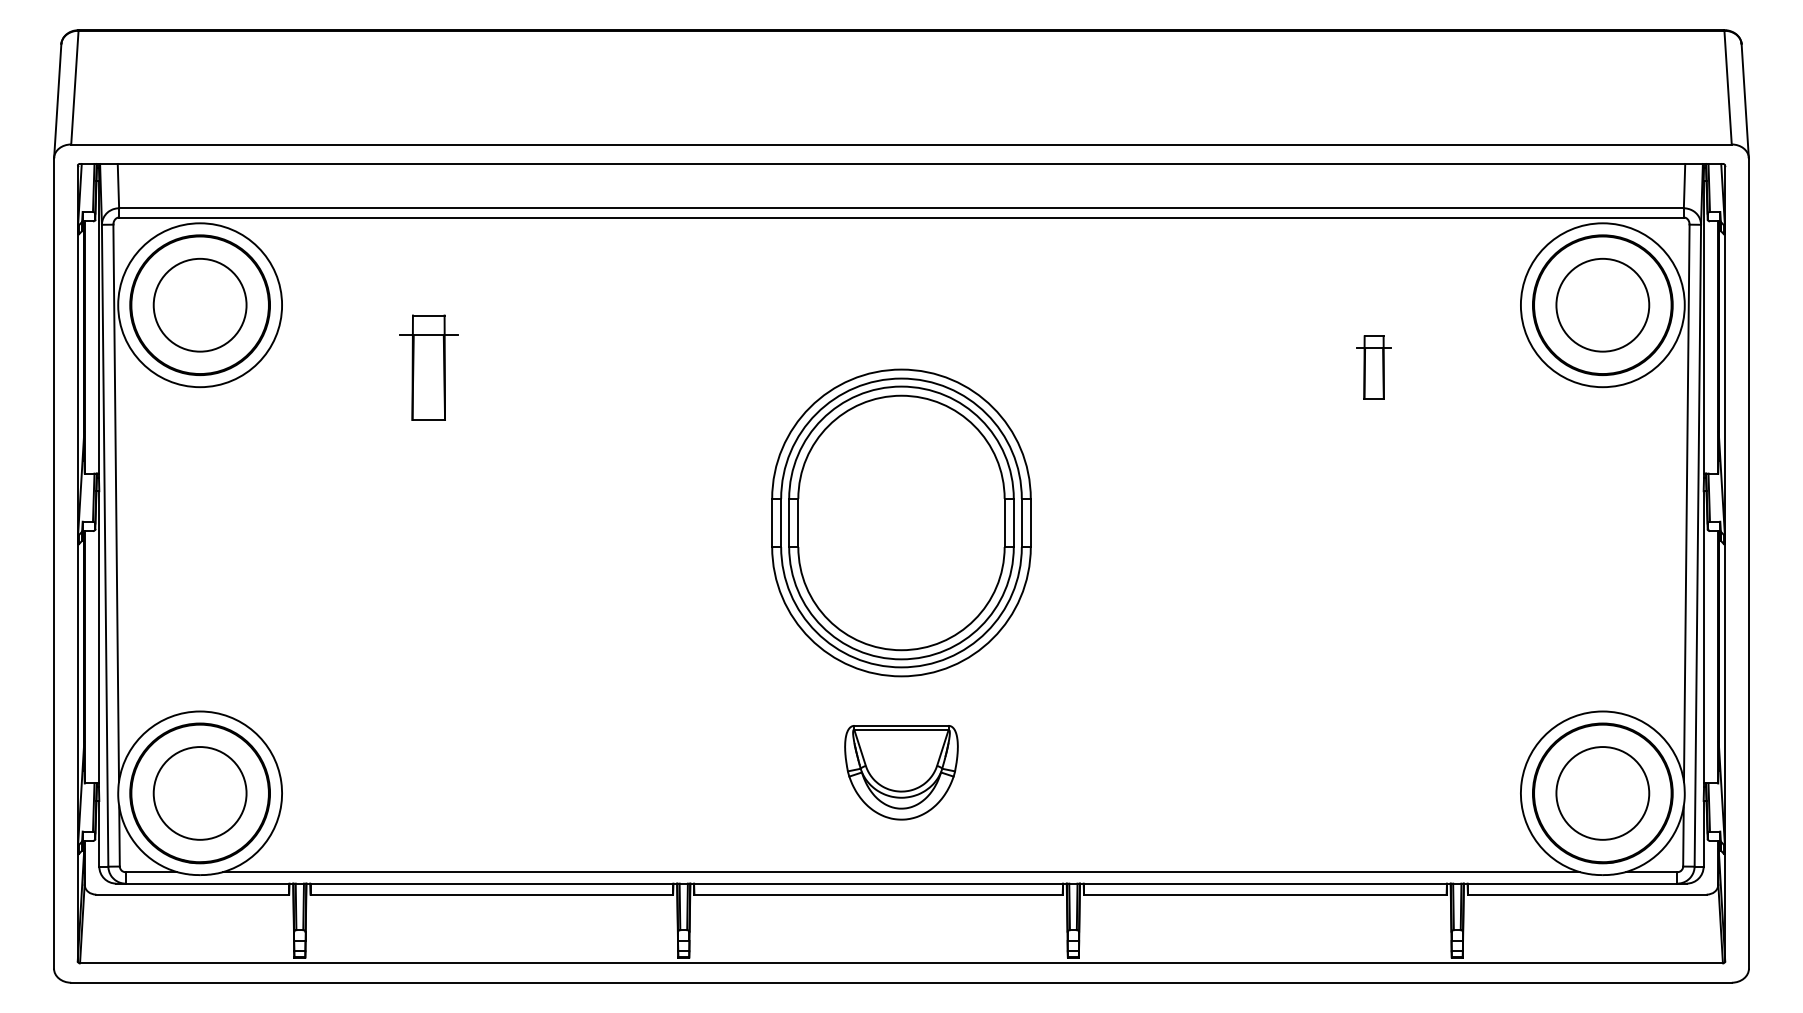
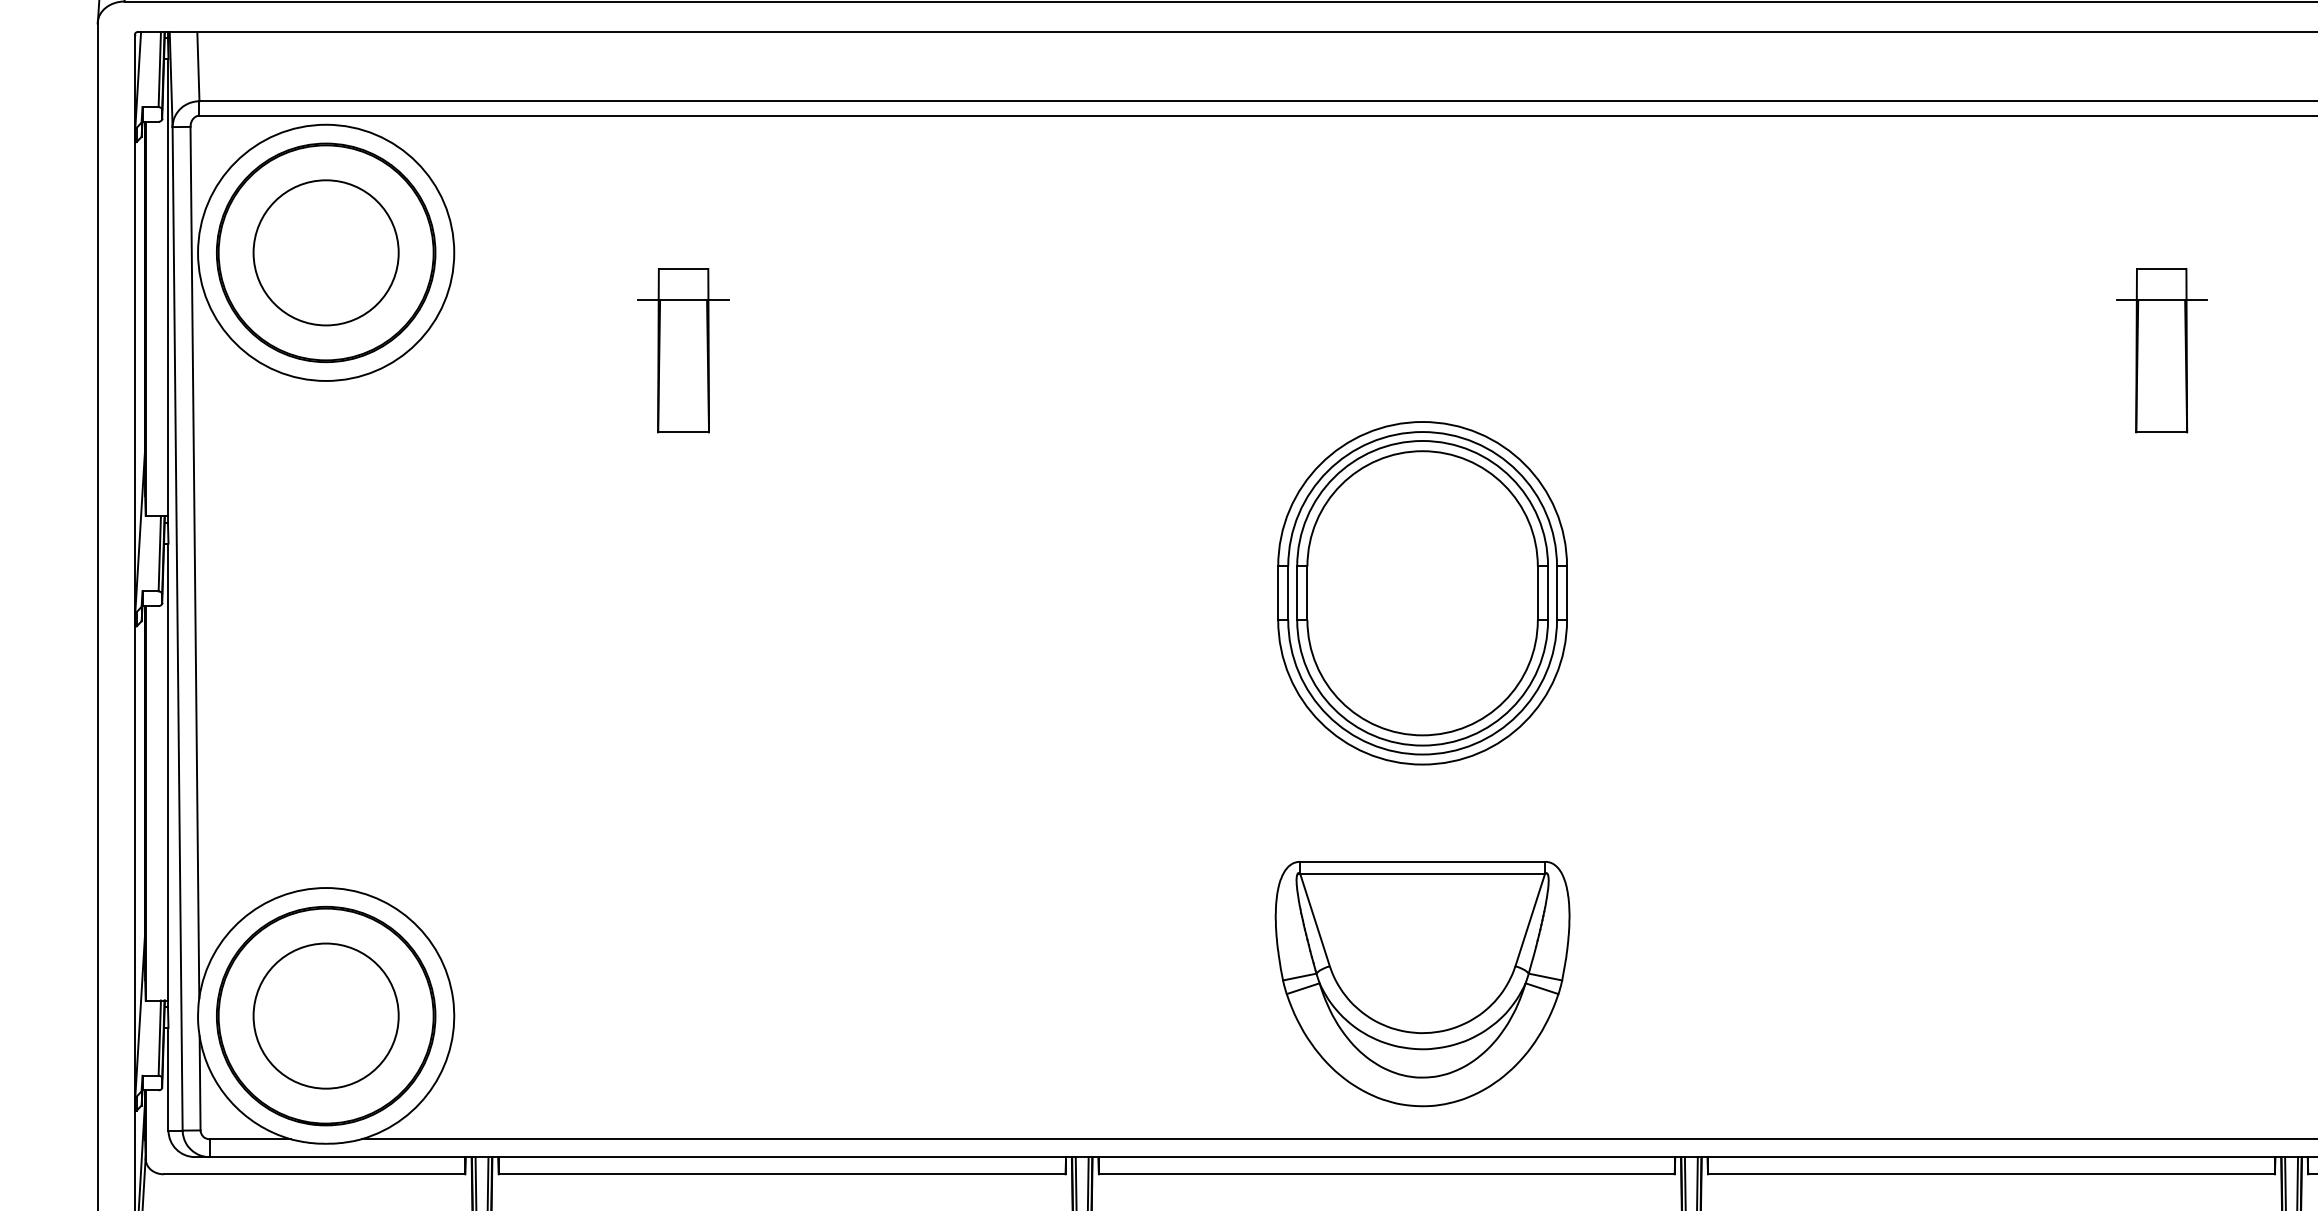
part: (1373, 367) -> (2160, 350), size x1.67
part: (901, 522) -> (1422, 592), size x0.71
part: (901, 772) -> (1422, 983), size x1.67

